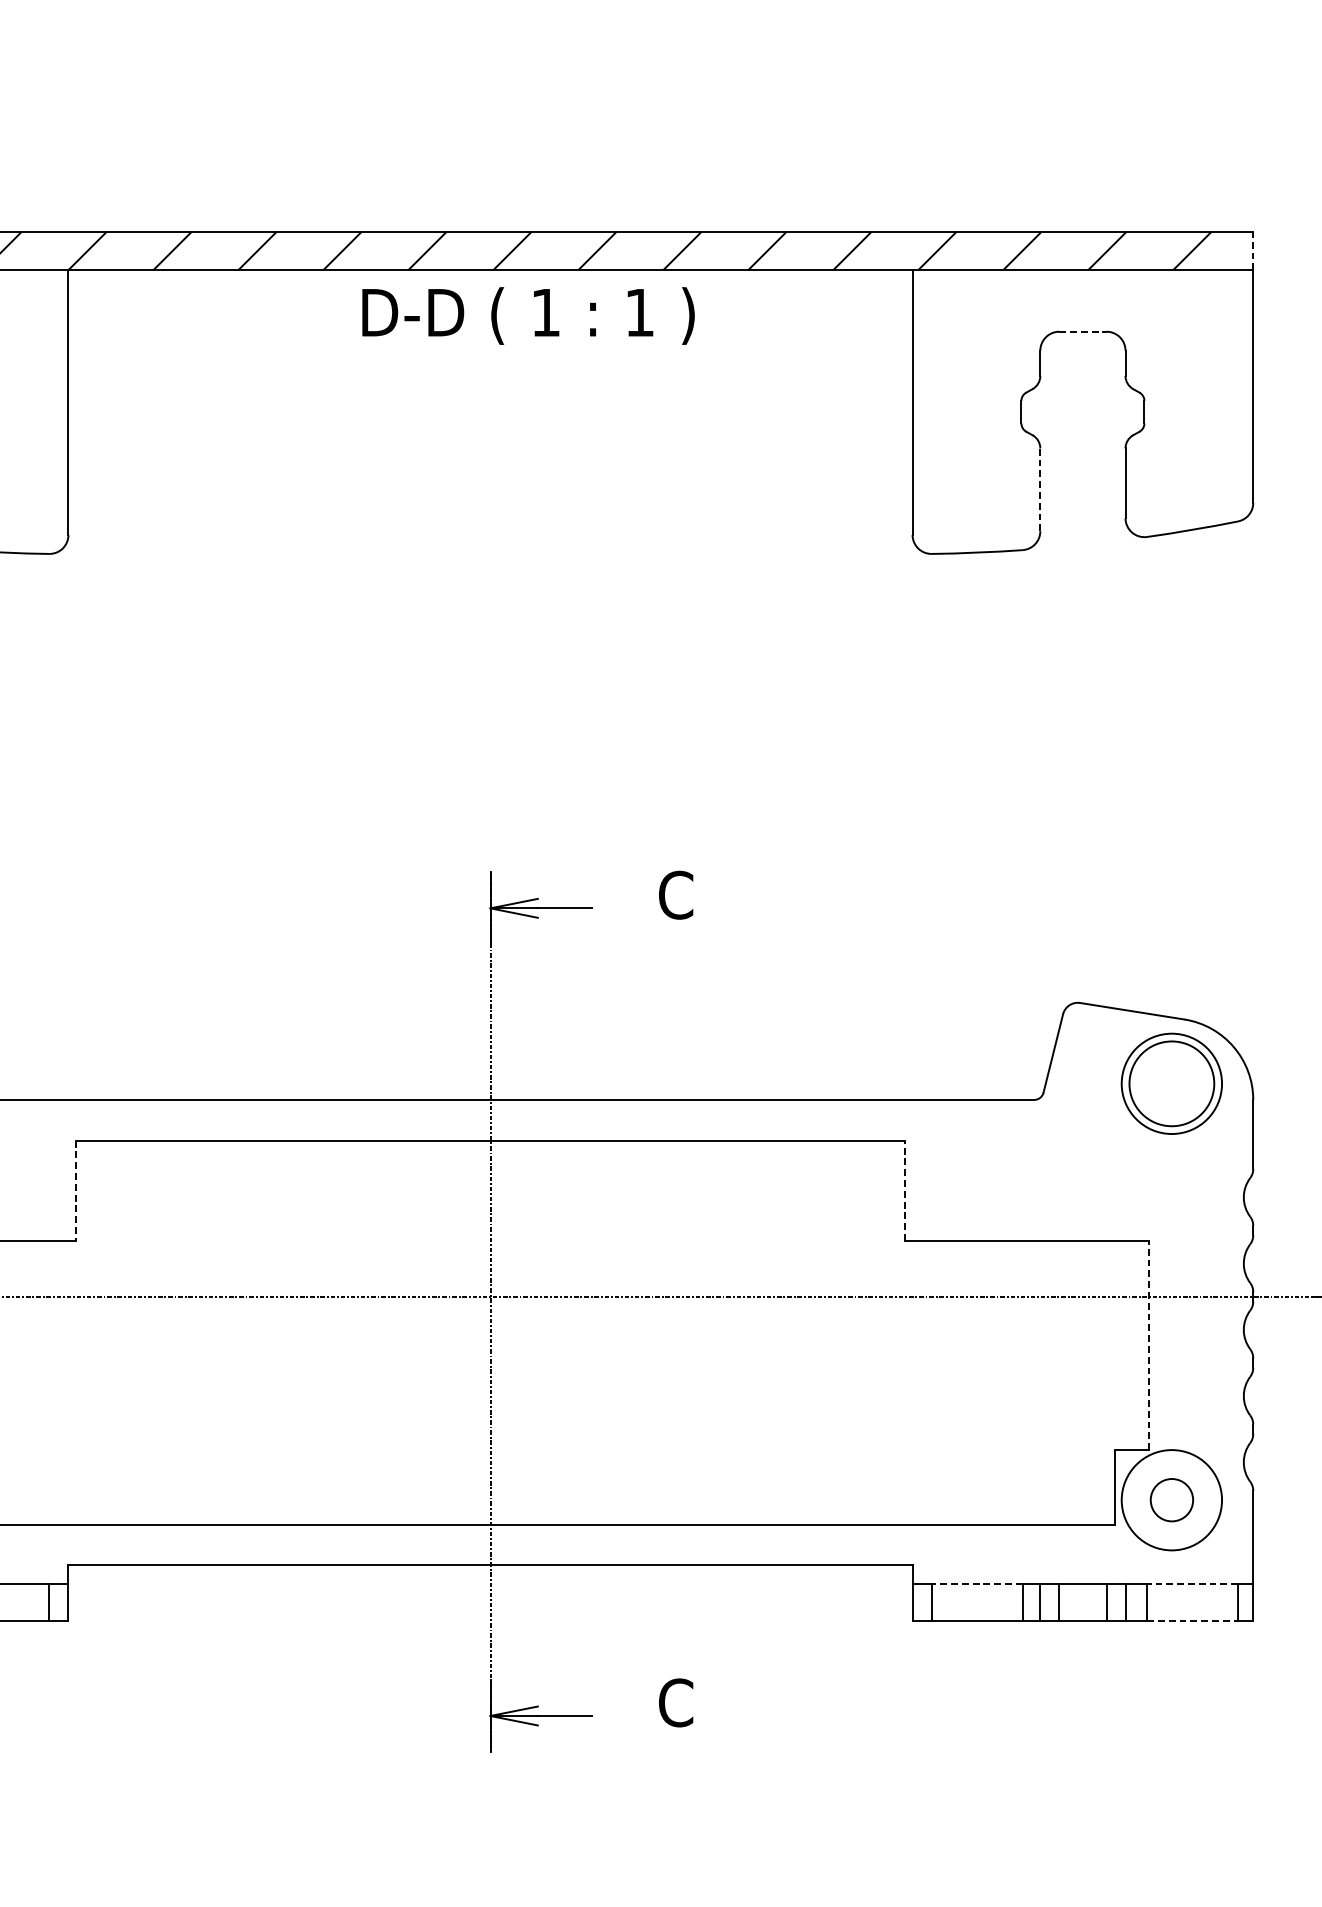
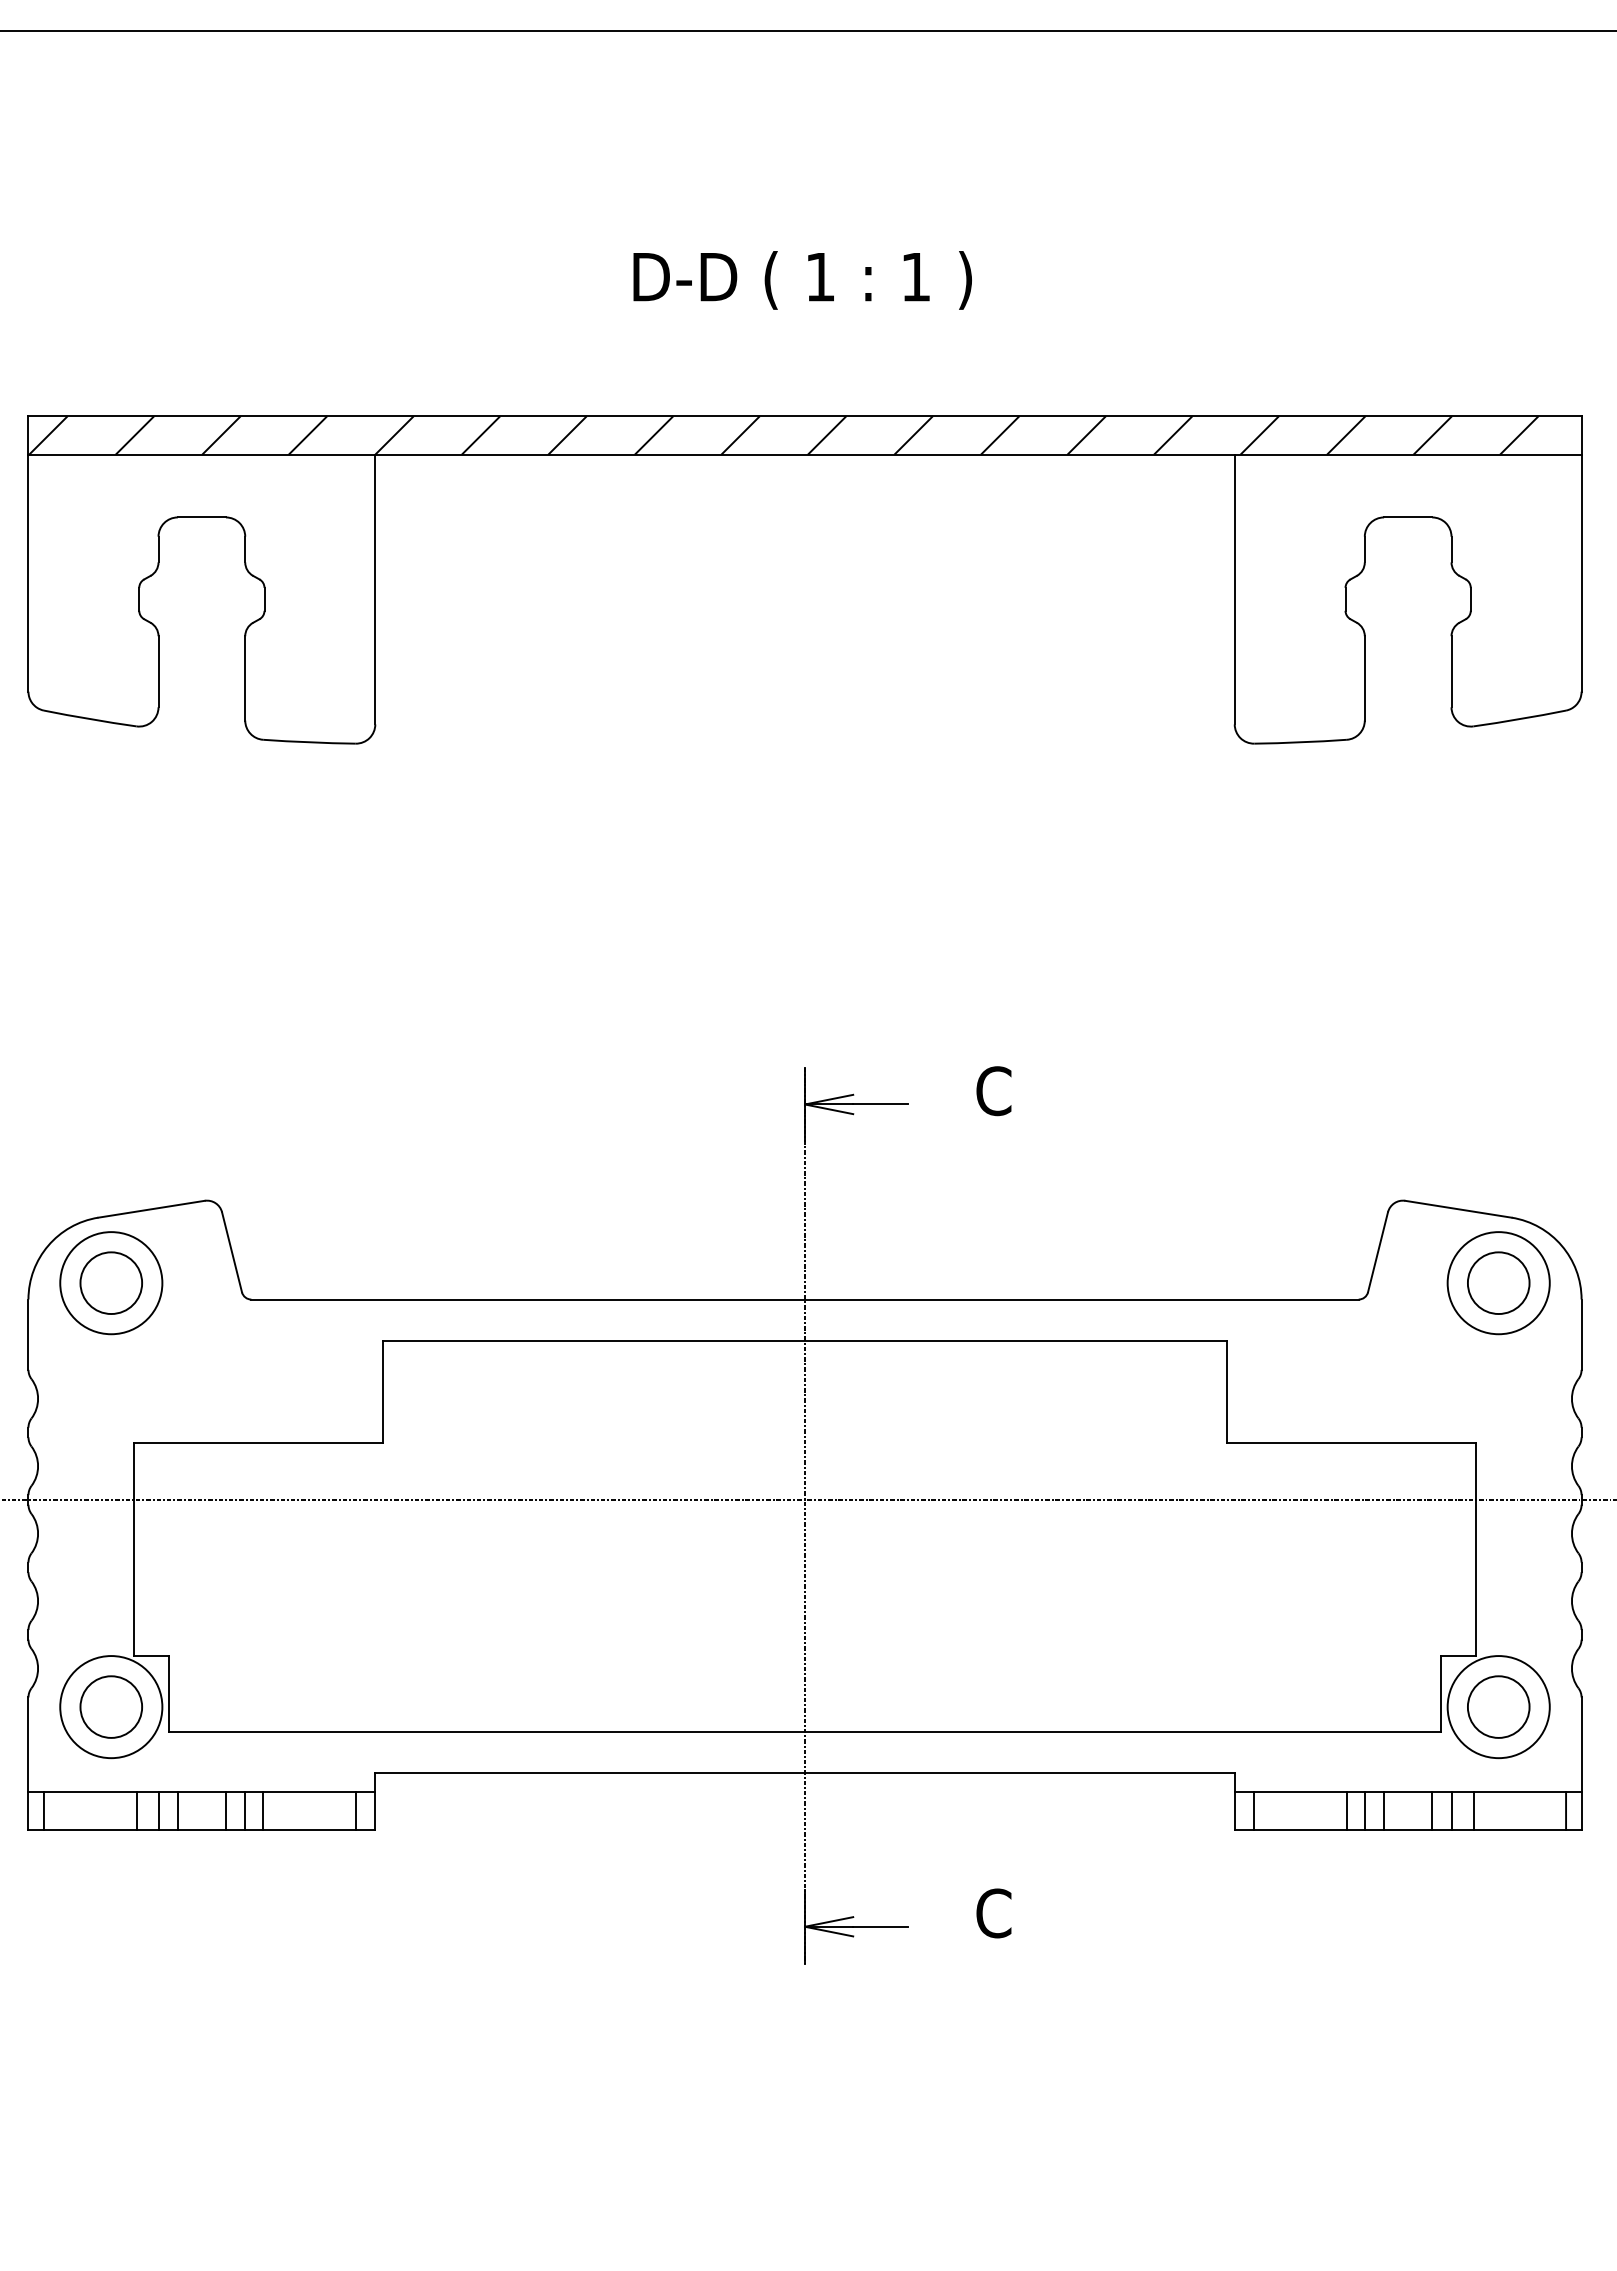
line: (1253, 251) -> (1581, 435), dashed -> solid
text: (528, 316) -> (802, 280), moved
line: (1083, 331) -> (1408, 517), dashed -> solid
line: (1040, 488) -> (1364, 677), dashed -> solid
circle: (1171, 1084) -> (1498, 1283), size x0.71
line: (905, 1190) -> (1227, 1391), dashed -> solid
line: (76, 1191) -> (383, 1392), dashed -> solid
line: (1149, 1345) -> (1475, 1549), dashed -> solid
circle: (1171, 1499) -> (1498, 1706), size x1.43
line: (977, 1583) -> (1300, 1791), dashed -> solid
line: (1192, 1583) -> (1519, 1791), dashed -> solid
line: (1193, 1621) -> (1520, 1830), dashed -> solid

